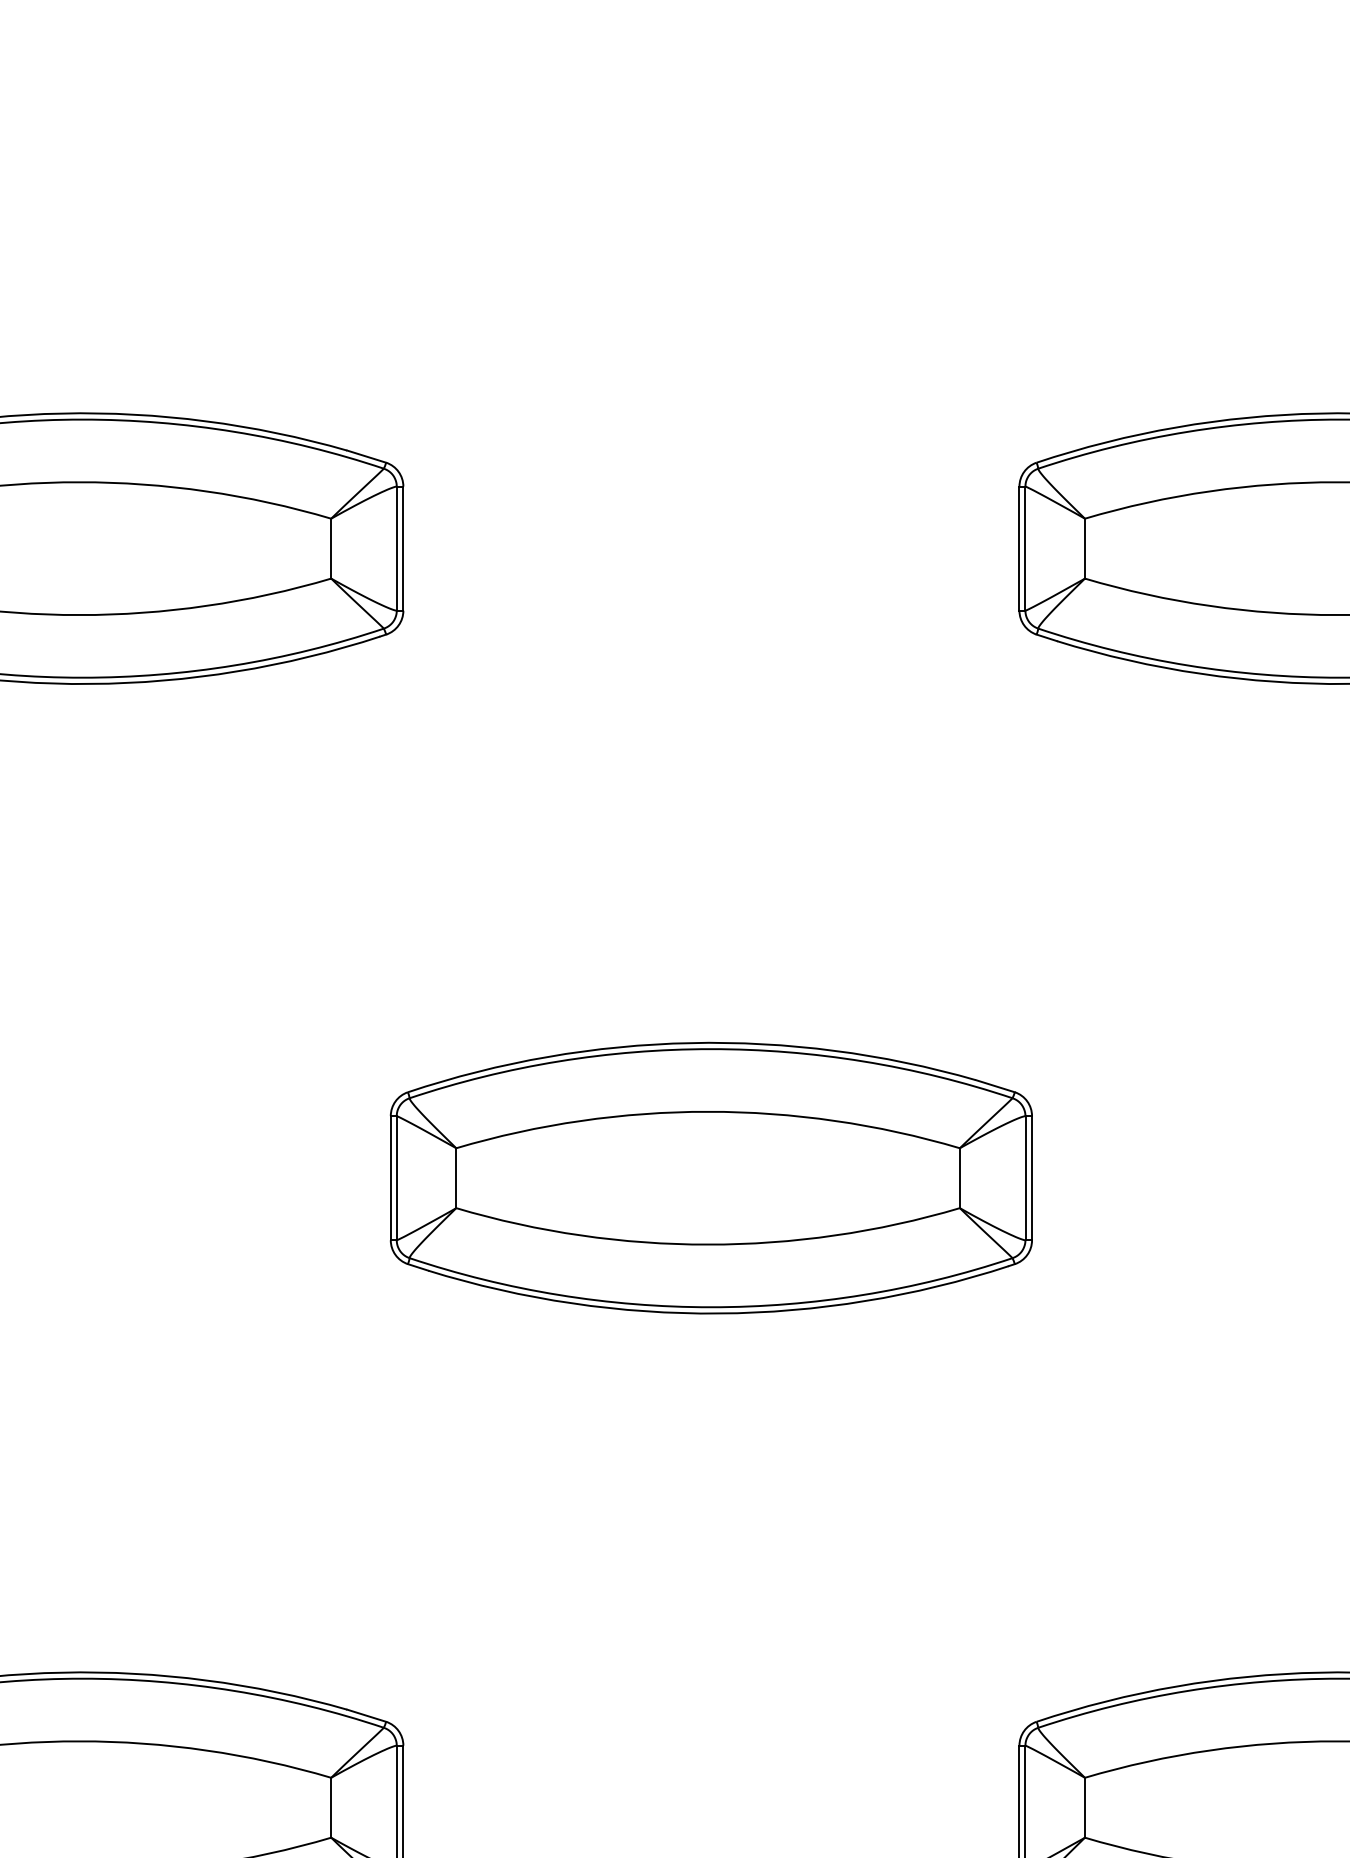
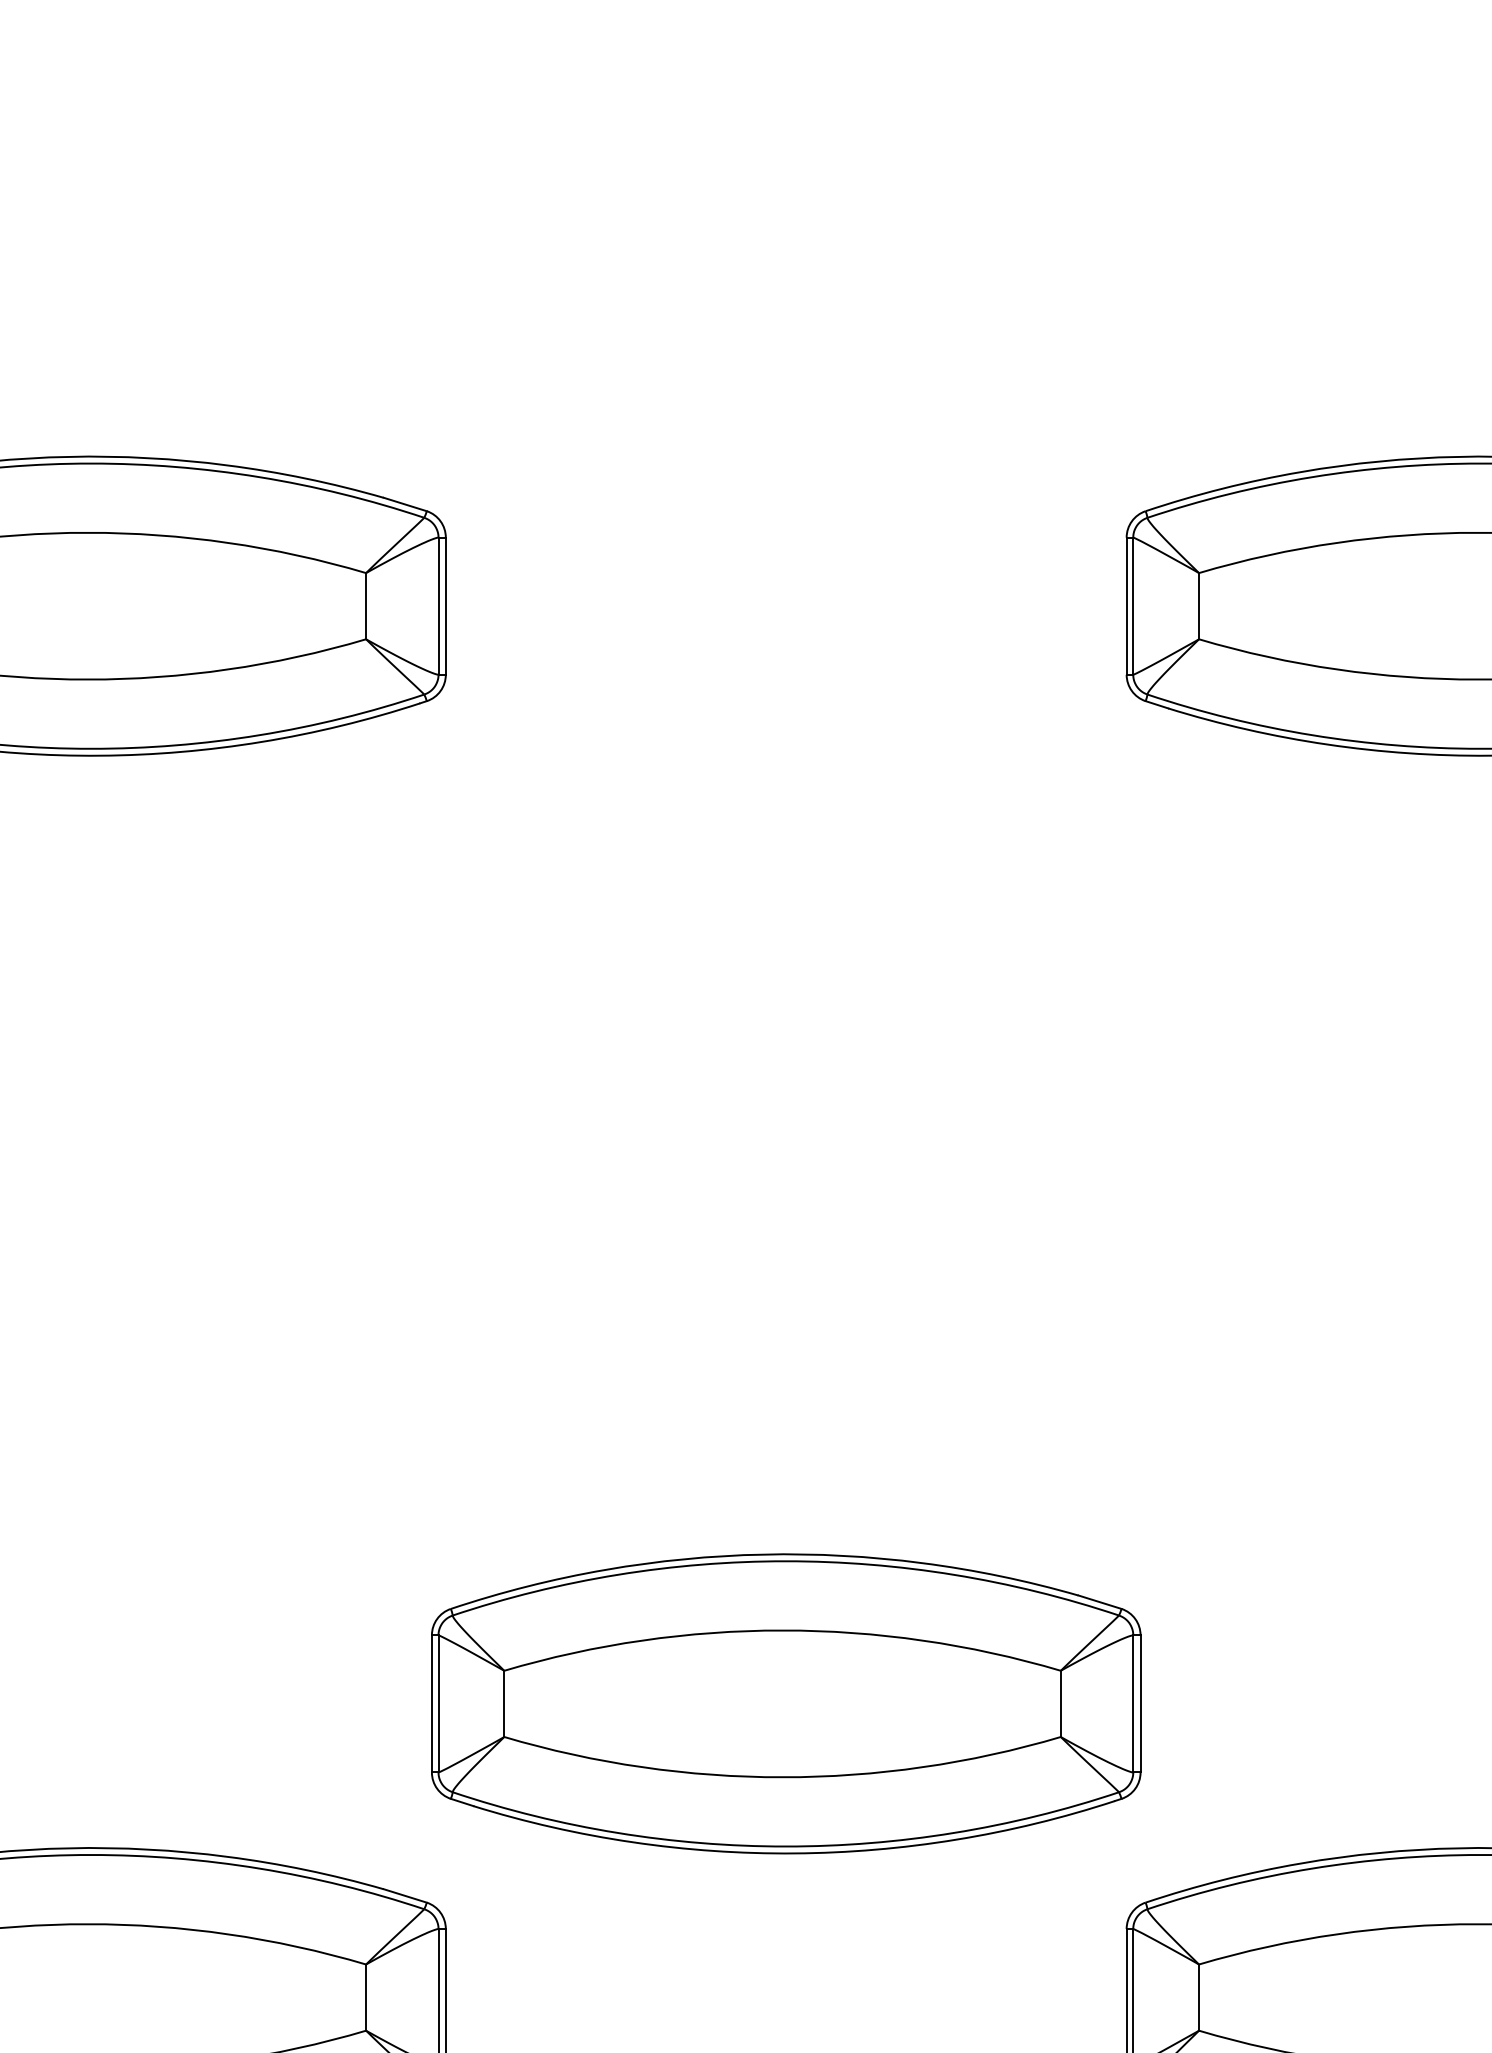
part: (711, 1177) -> (786, 1703), moved

